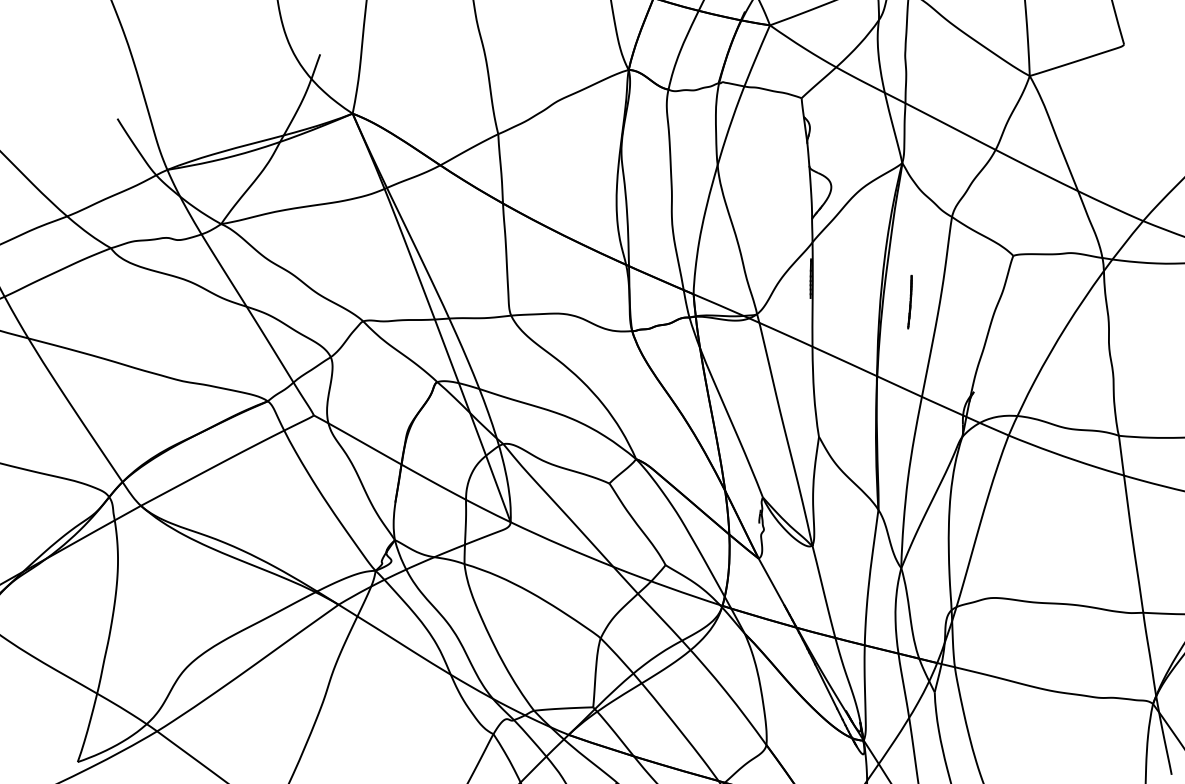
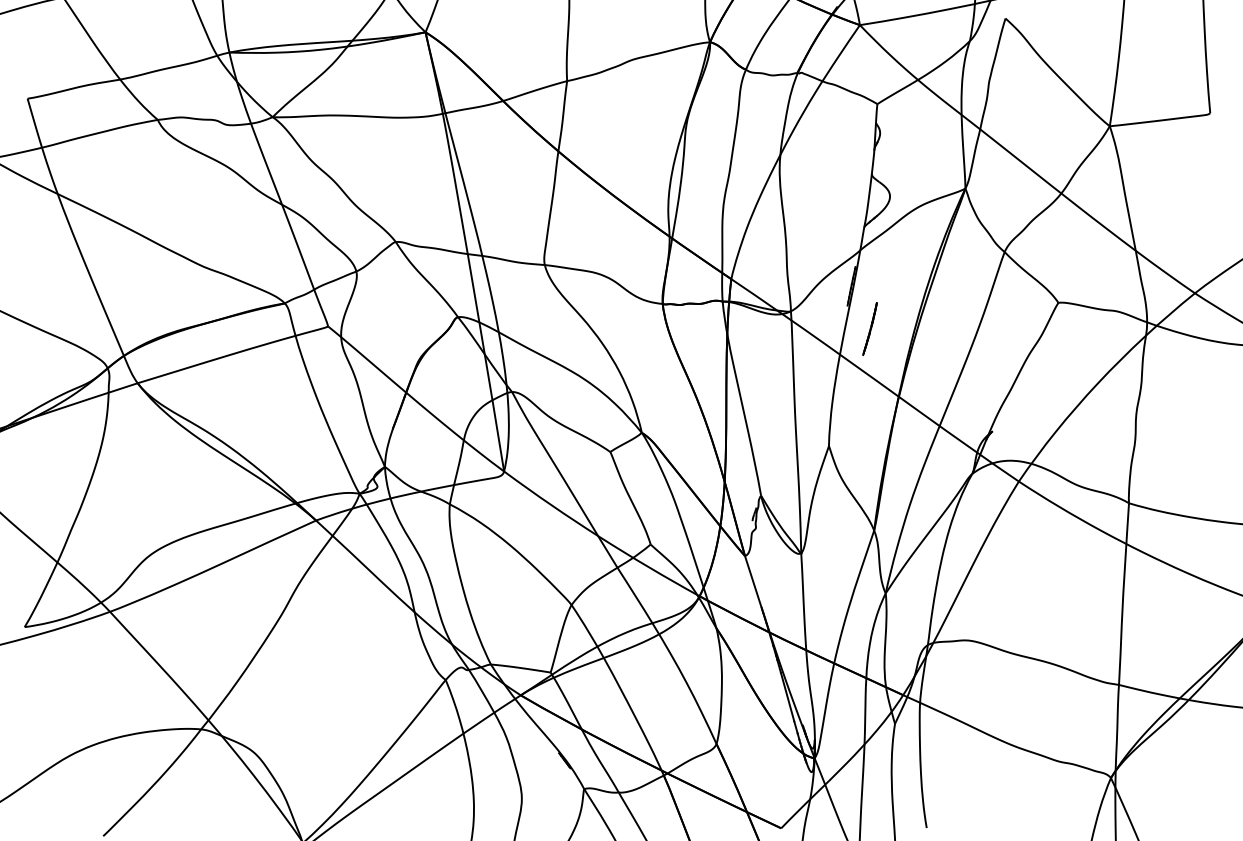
line: (909, 301) -> (869, 328), moved

